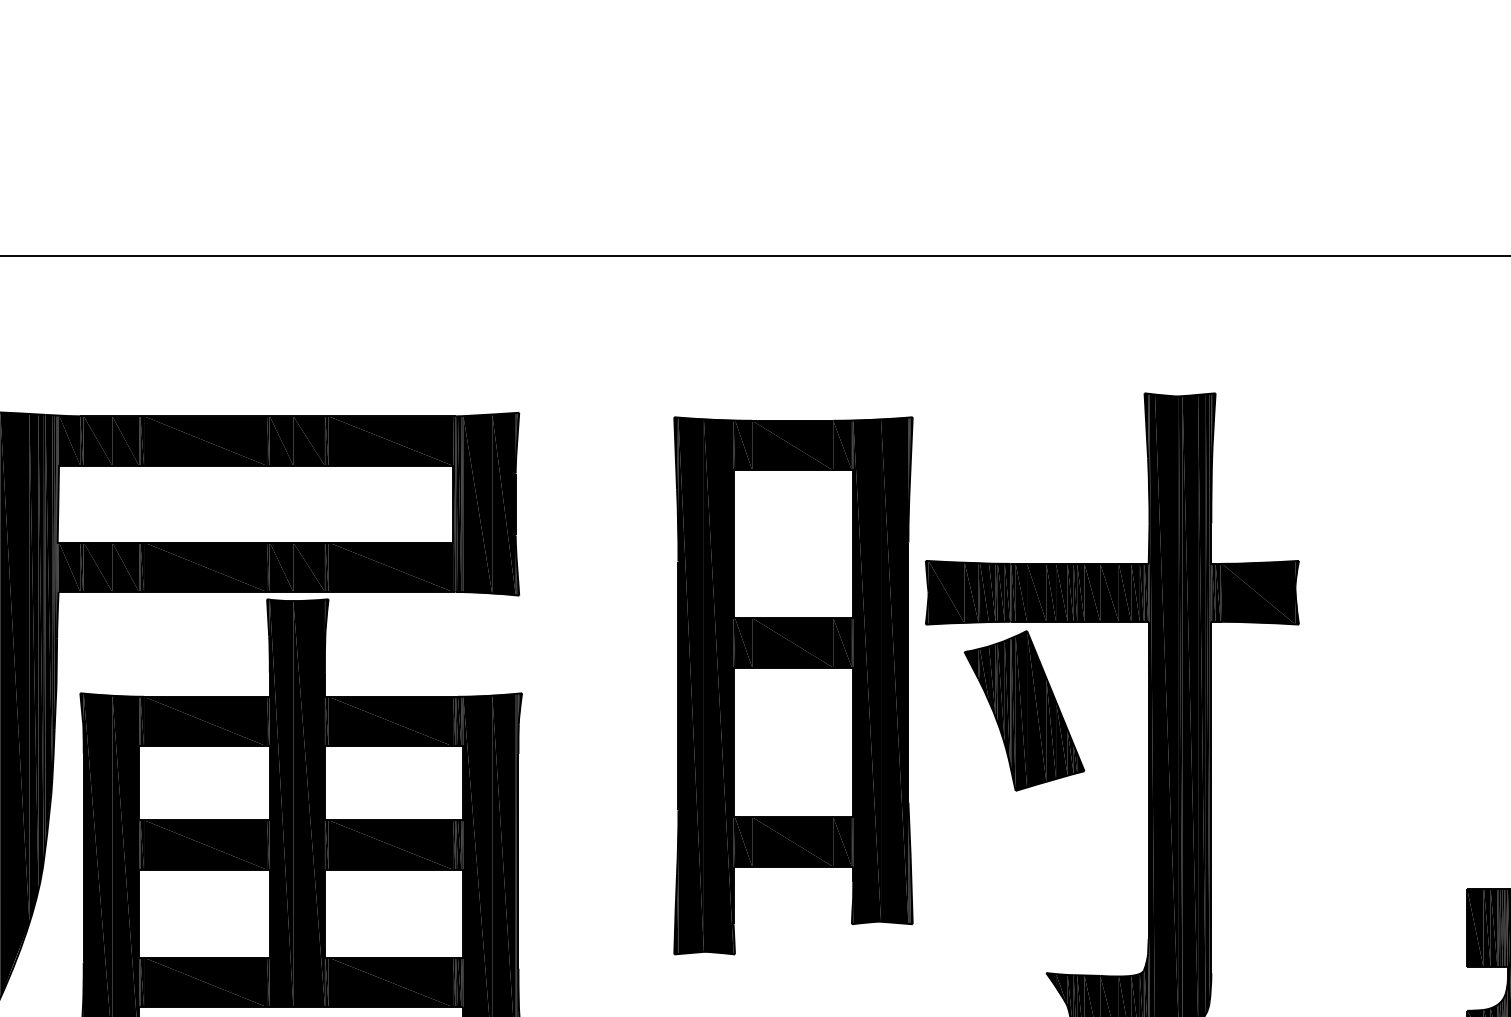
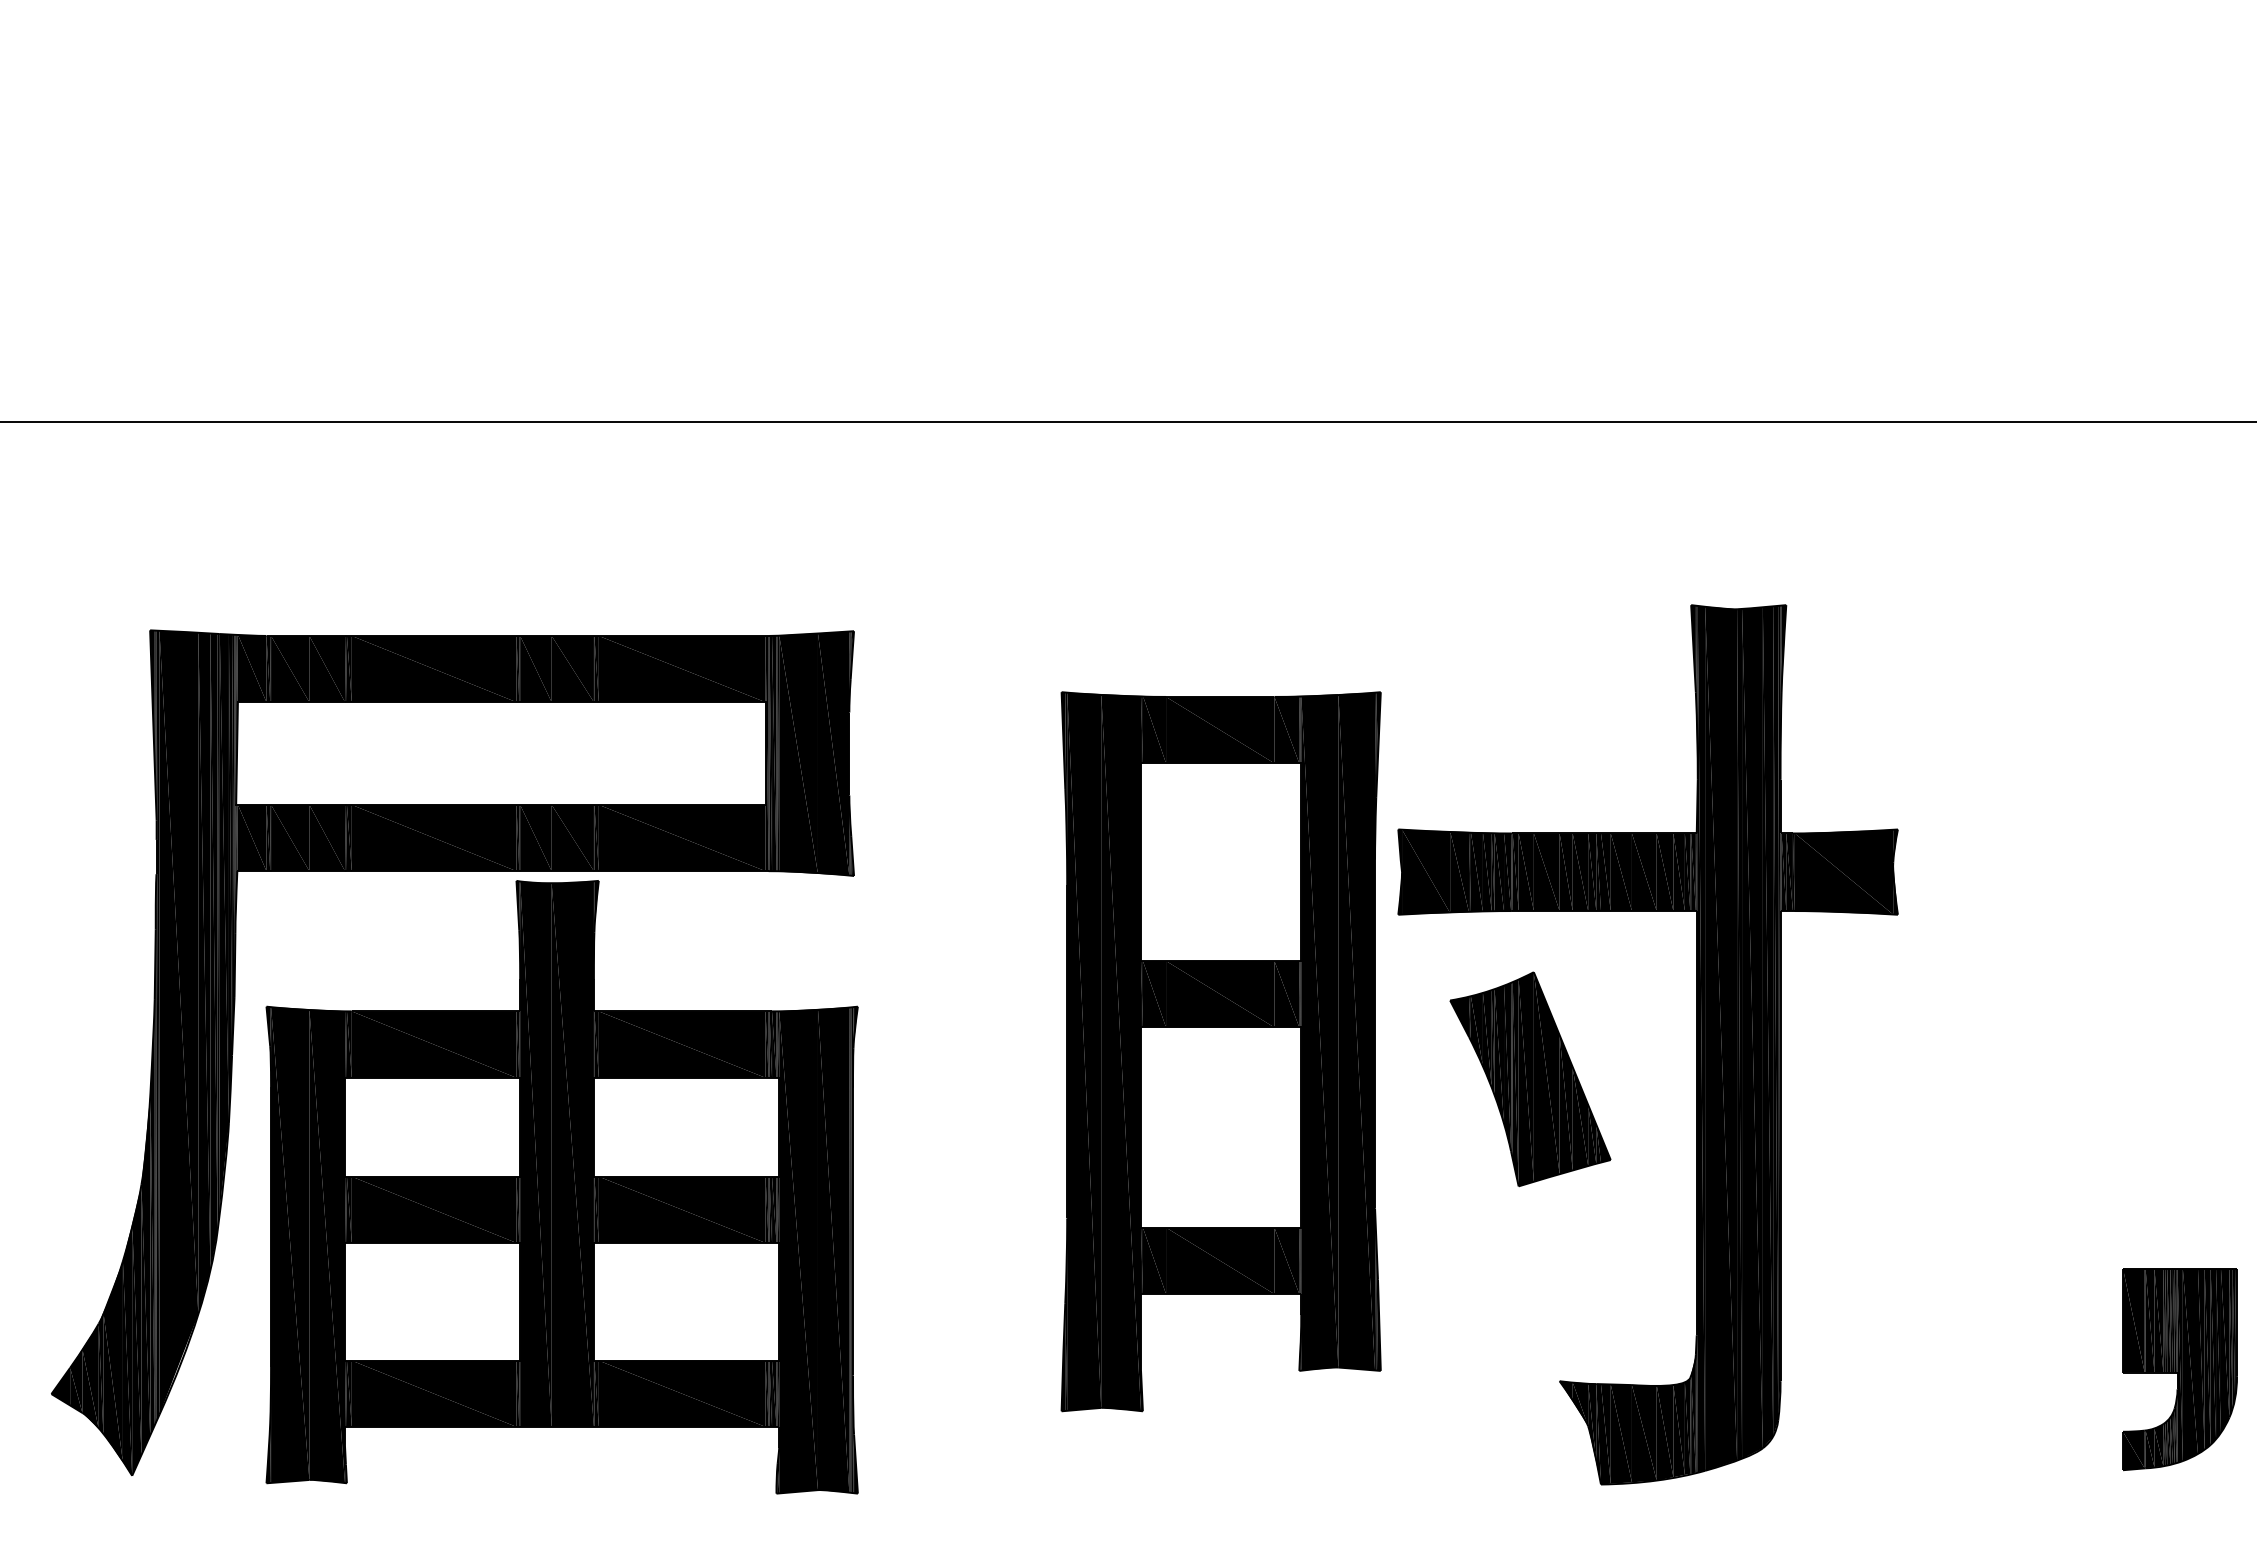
part: (792, 685) -> (1220, 1051), moved
part: (1024, 711) -> (1530, 1079), moved

